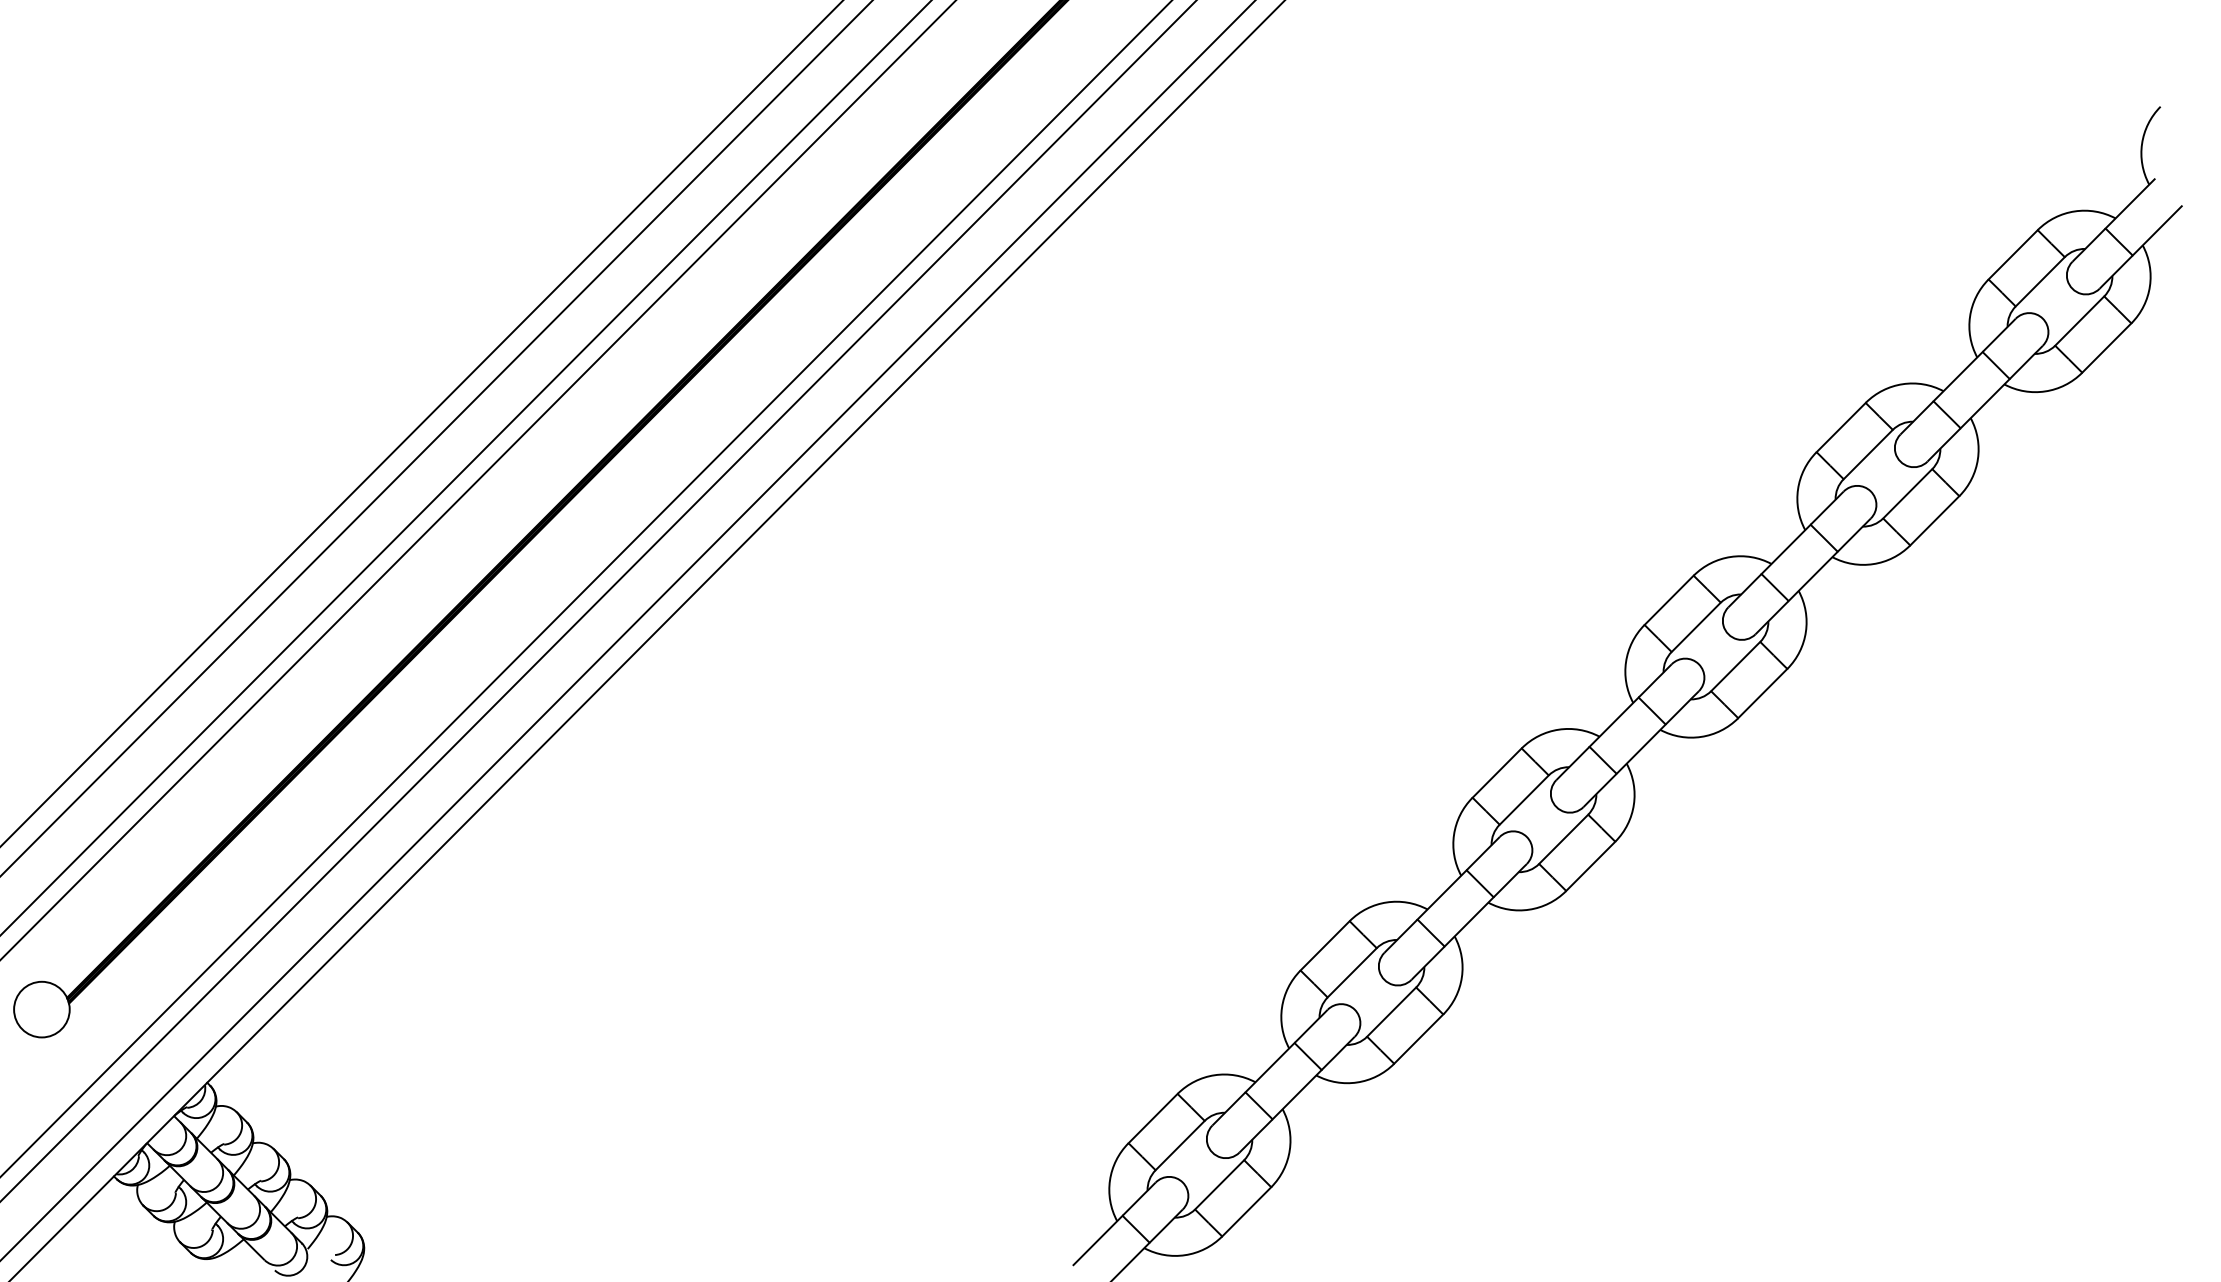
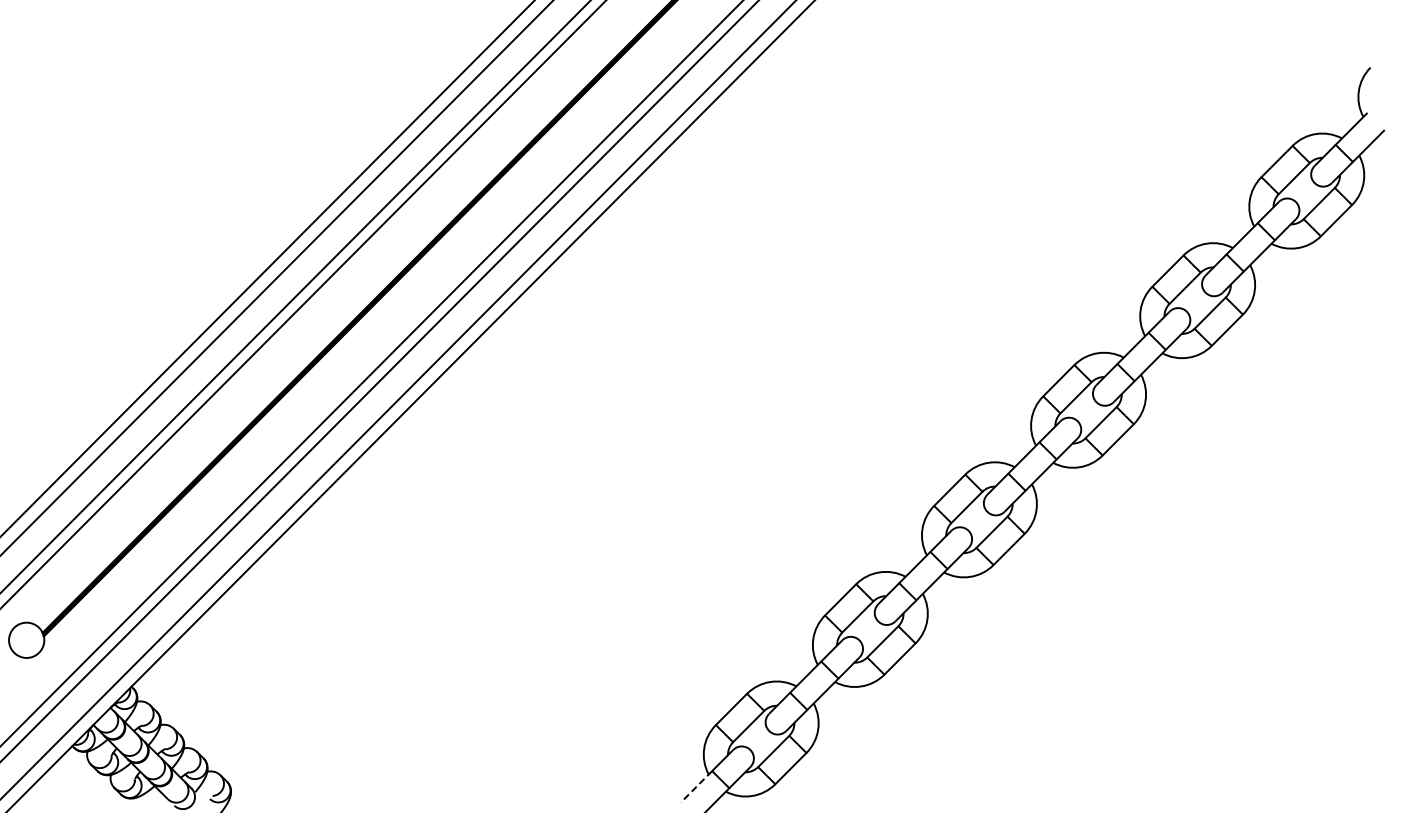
line: (1097, 1241) -> (696, 787), solid -> dashed

